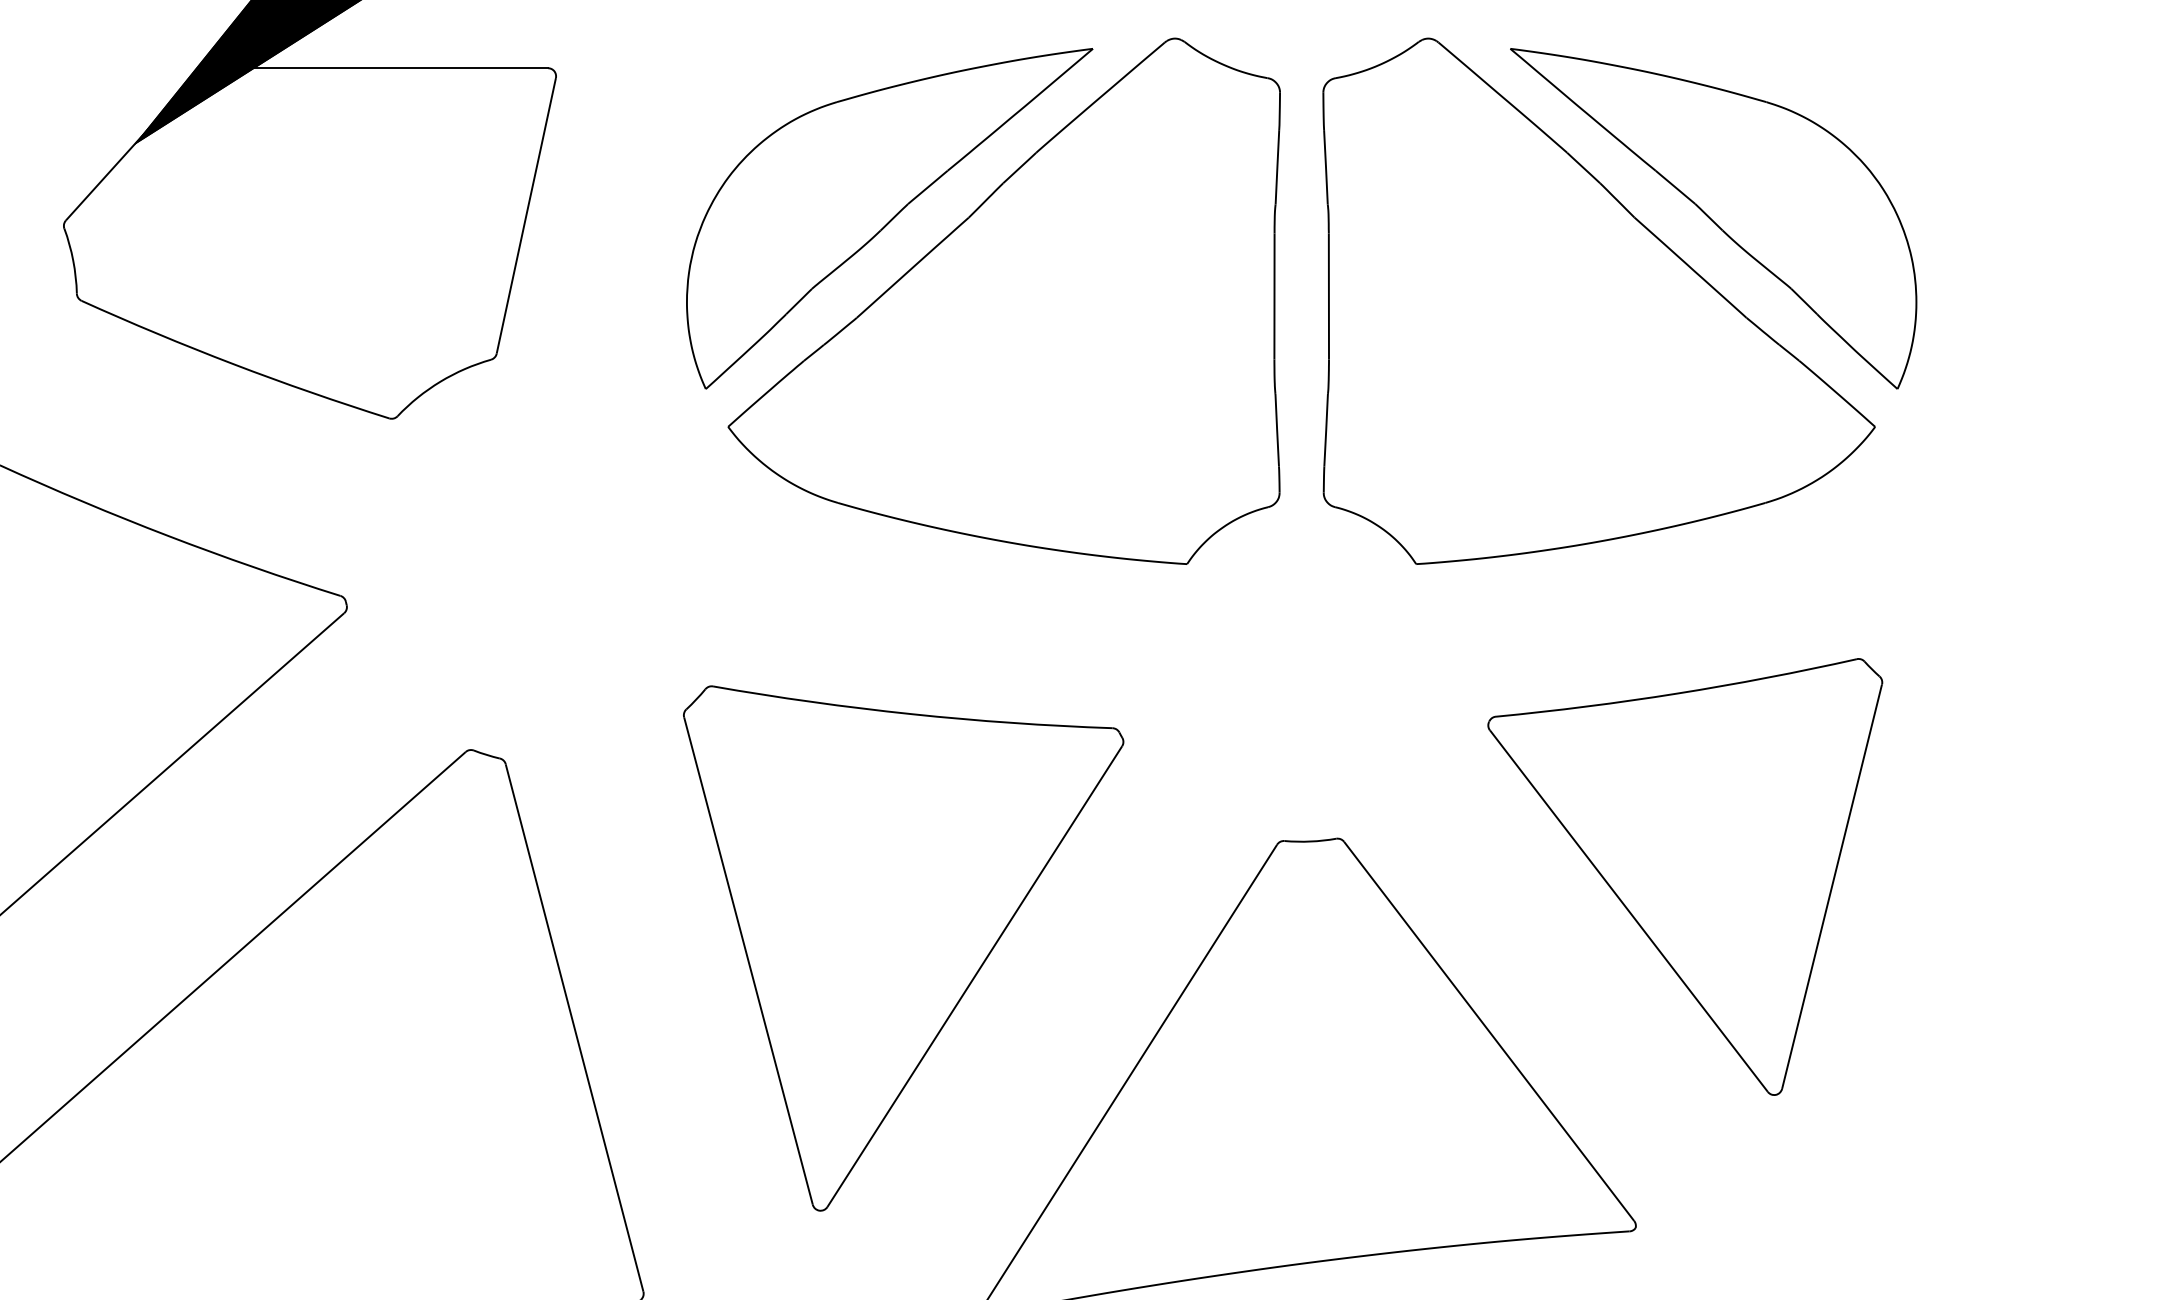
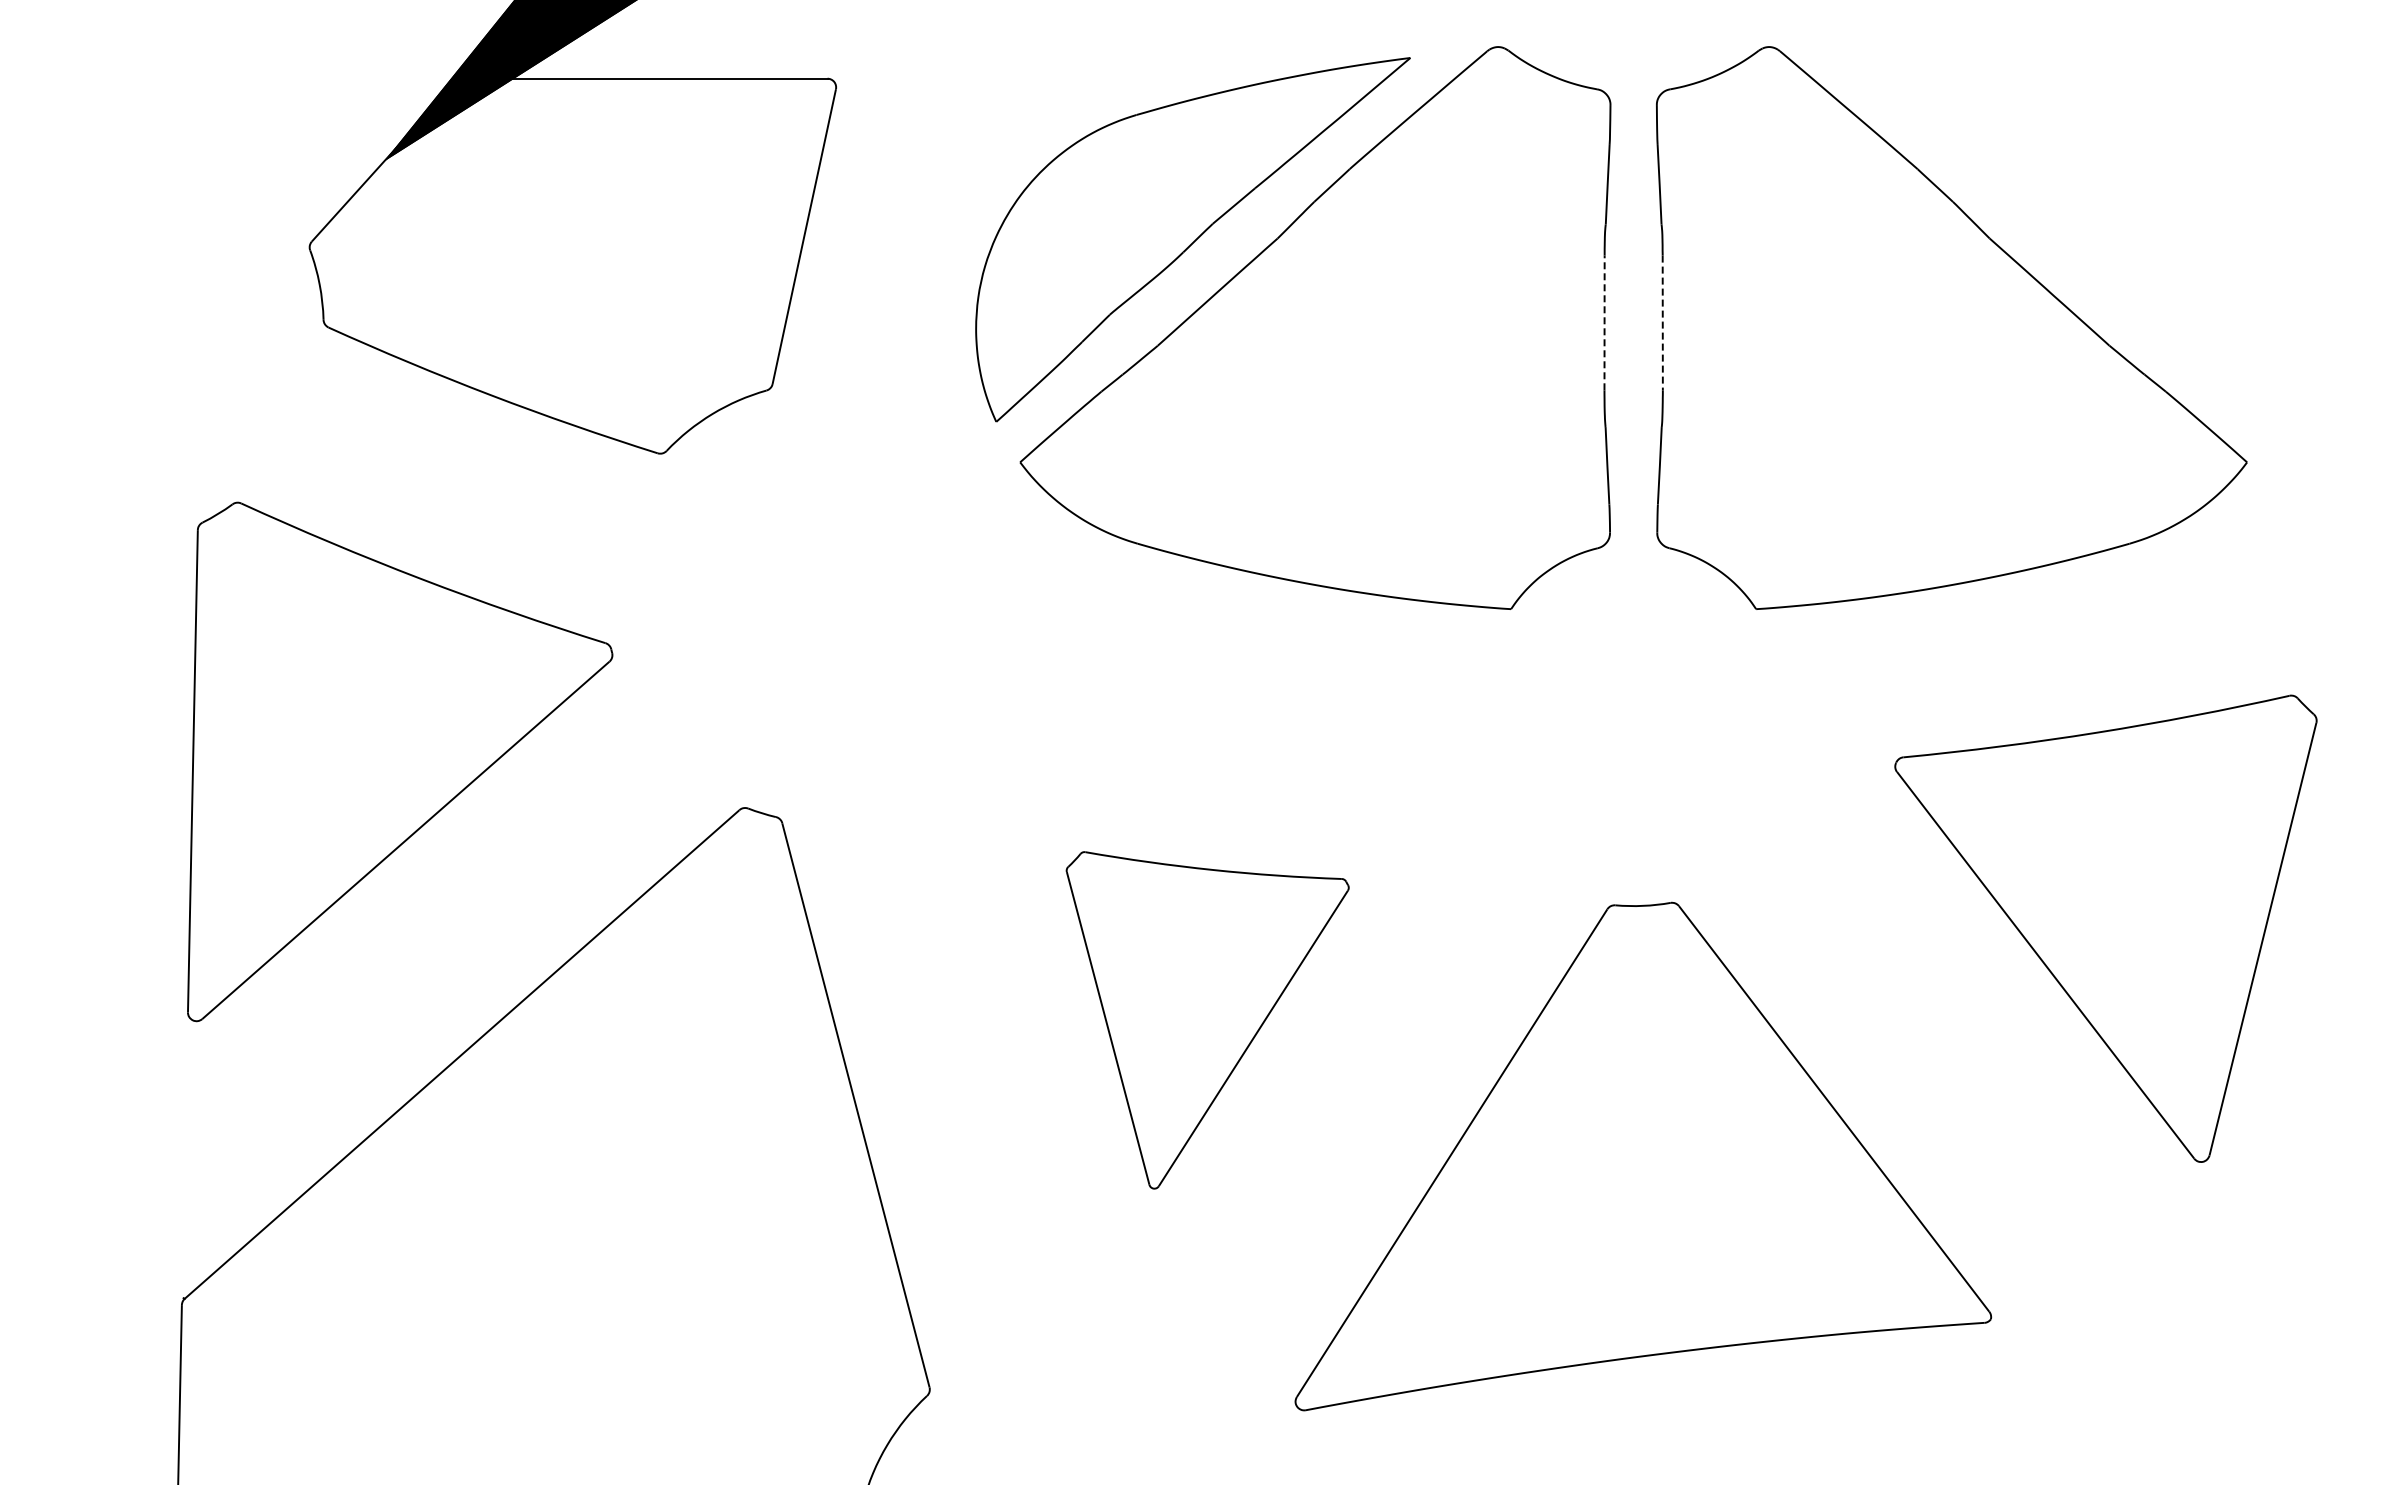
part: (1713, 218) -> (2074, 239), removed
line: (1274, 296) -> (1604, 322), solid -> dashed
line: (1328, 296) -> (1662, 322), solid -> dashed
part: (1684, 876) -> (2105, 928), moved
part: (903, 948) -> (1207, 1020), size x0.6

